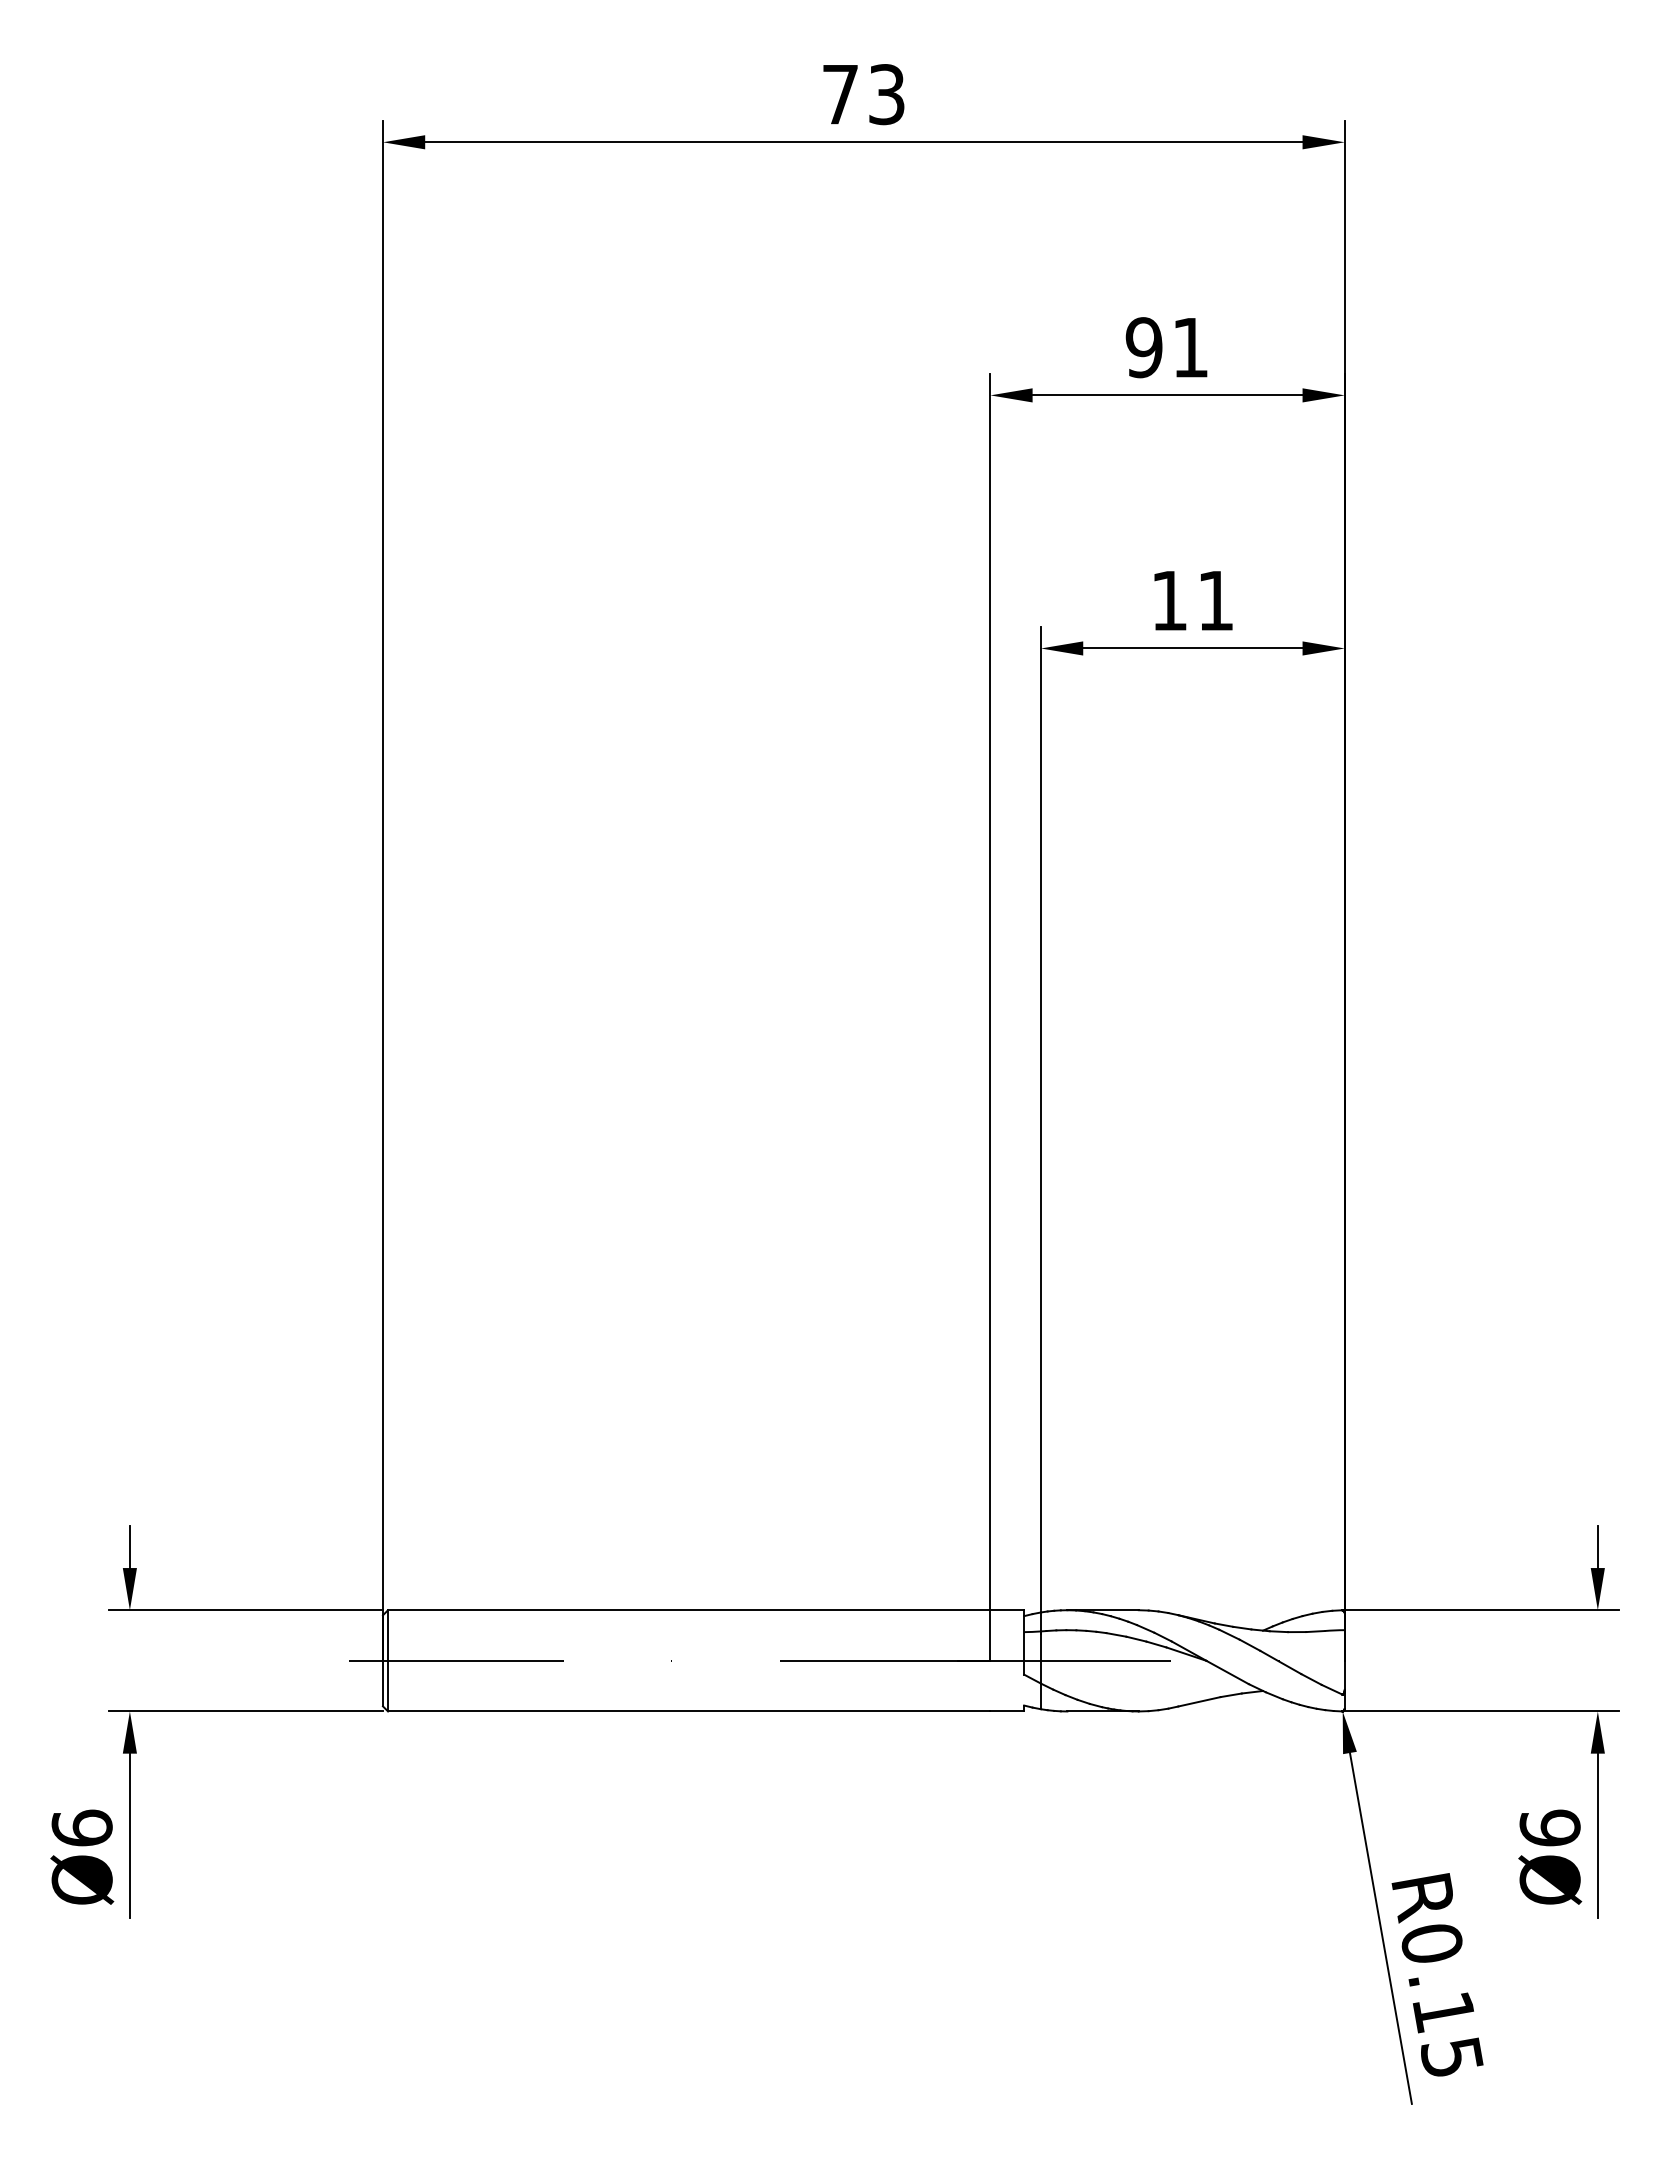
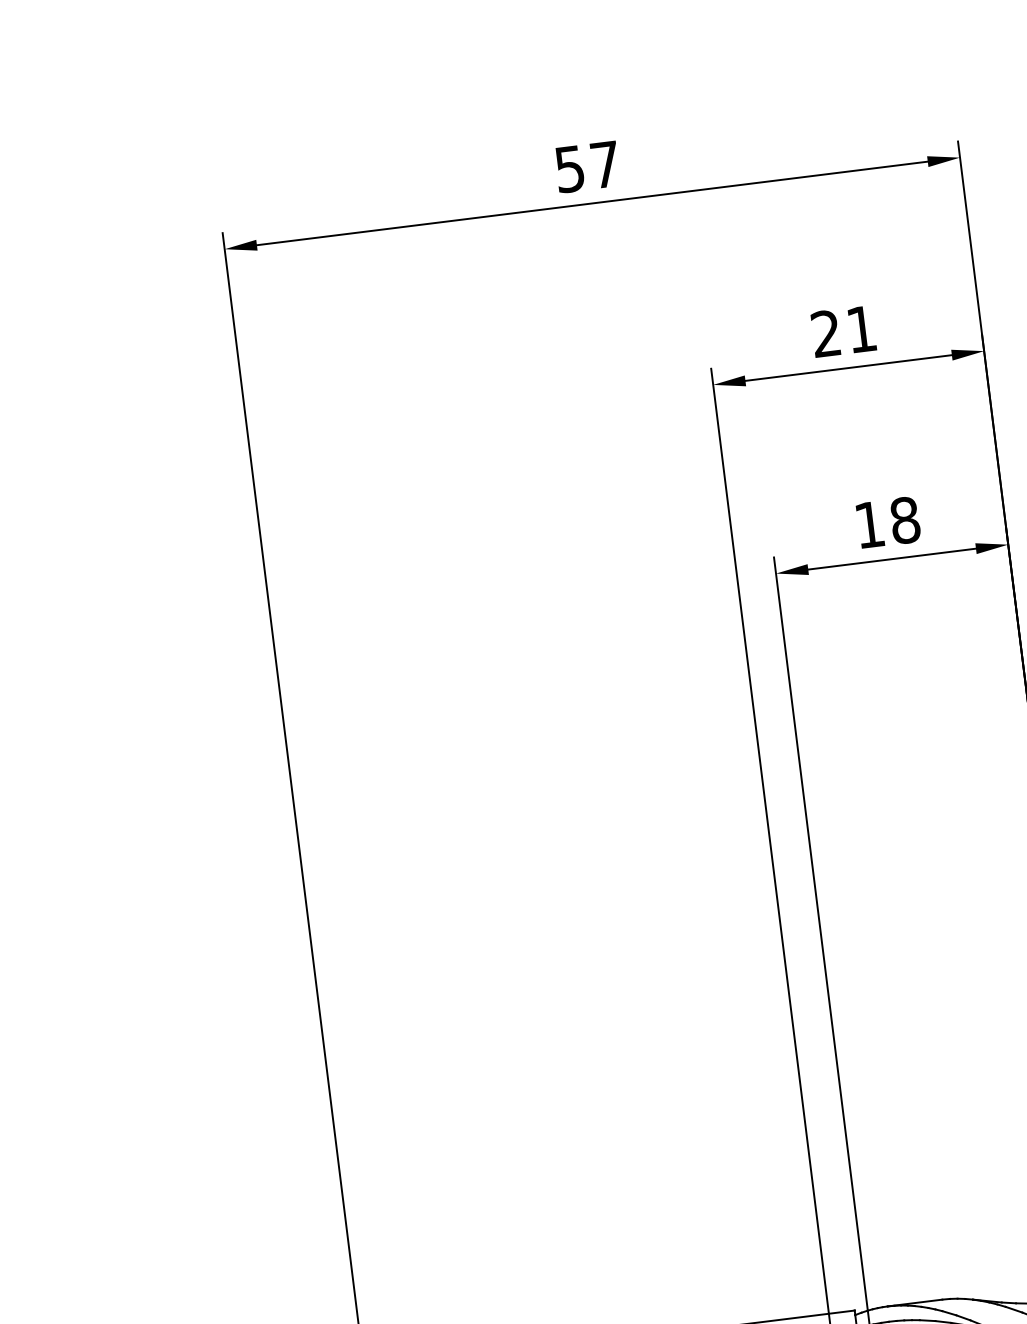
text: (863, 94) -> (587, 166), 73 -> 57
text: (1143, 347) -> (825, 333), 91 -> 21
text: (1215, 600) -> (904, 520), 11 -> 18

